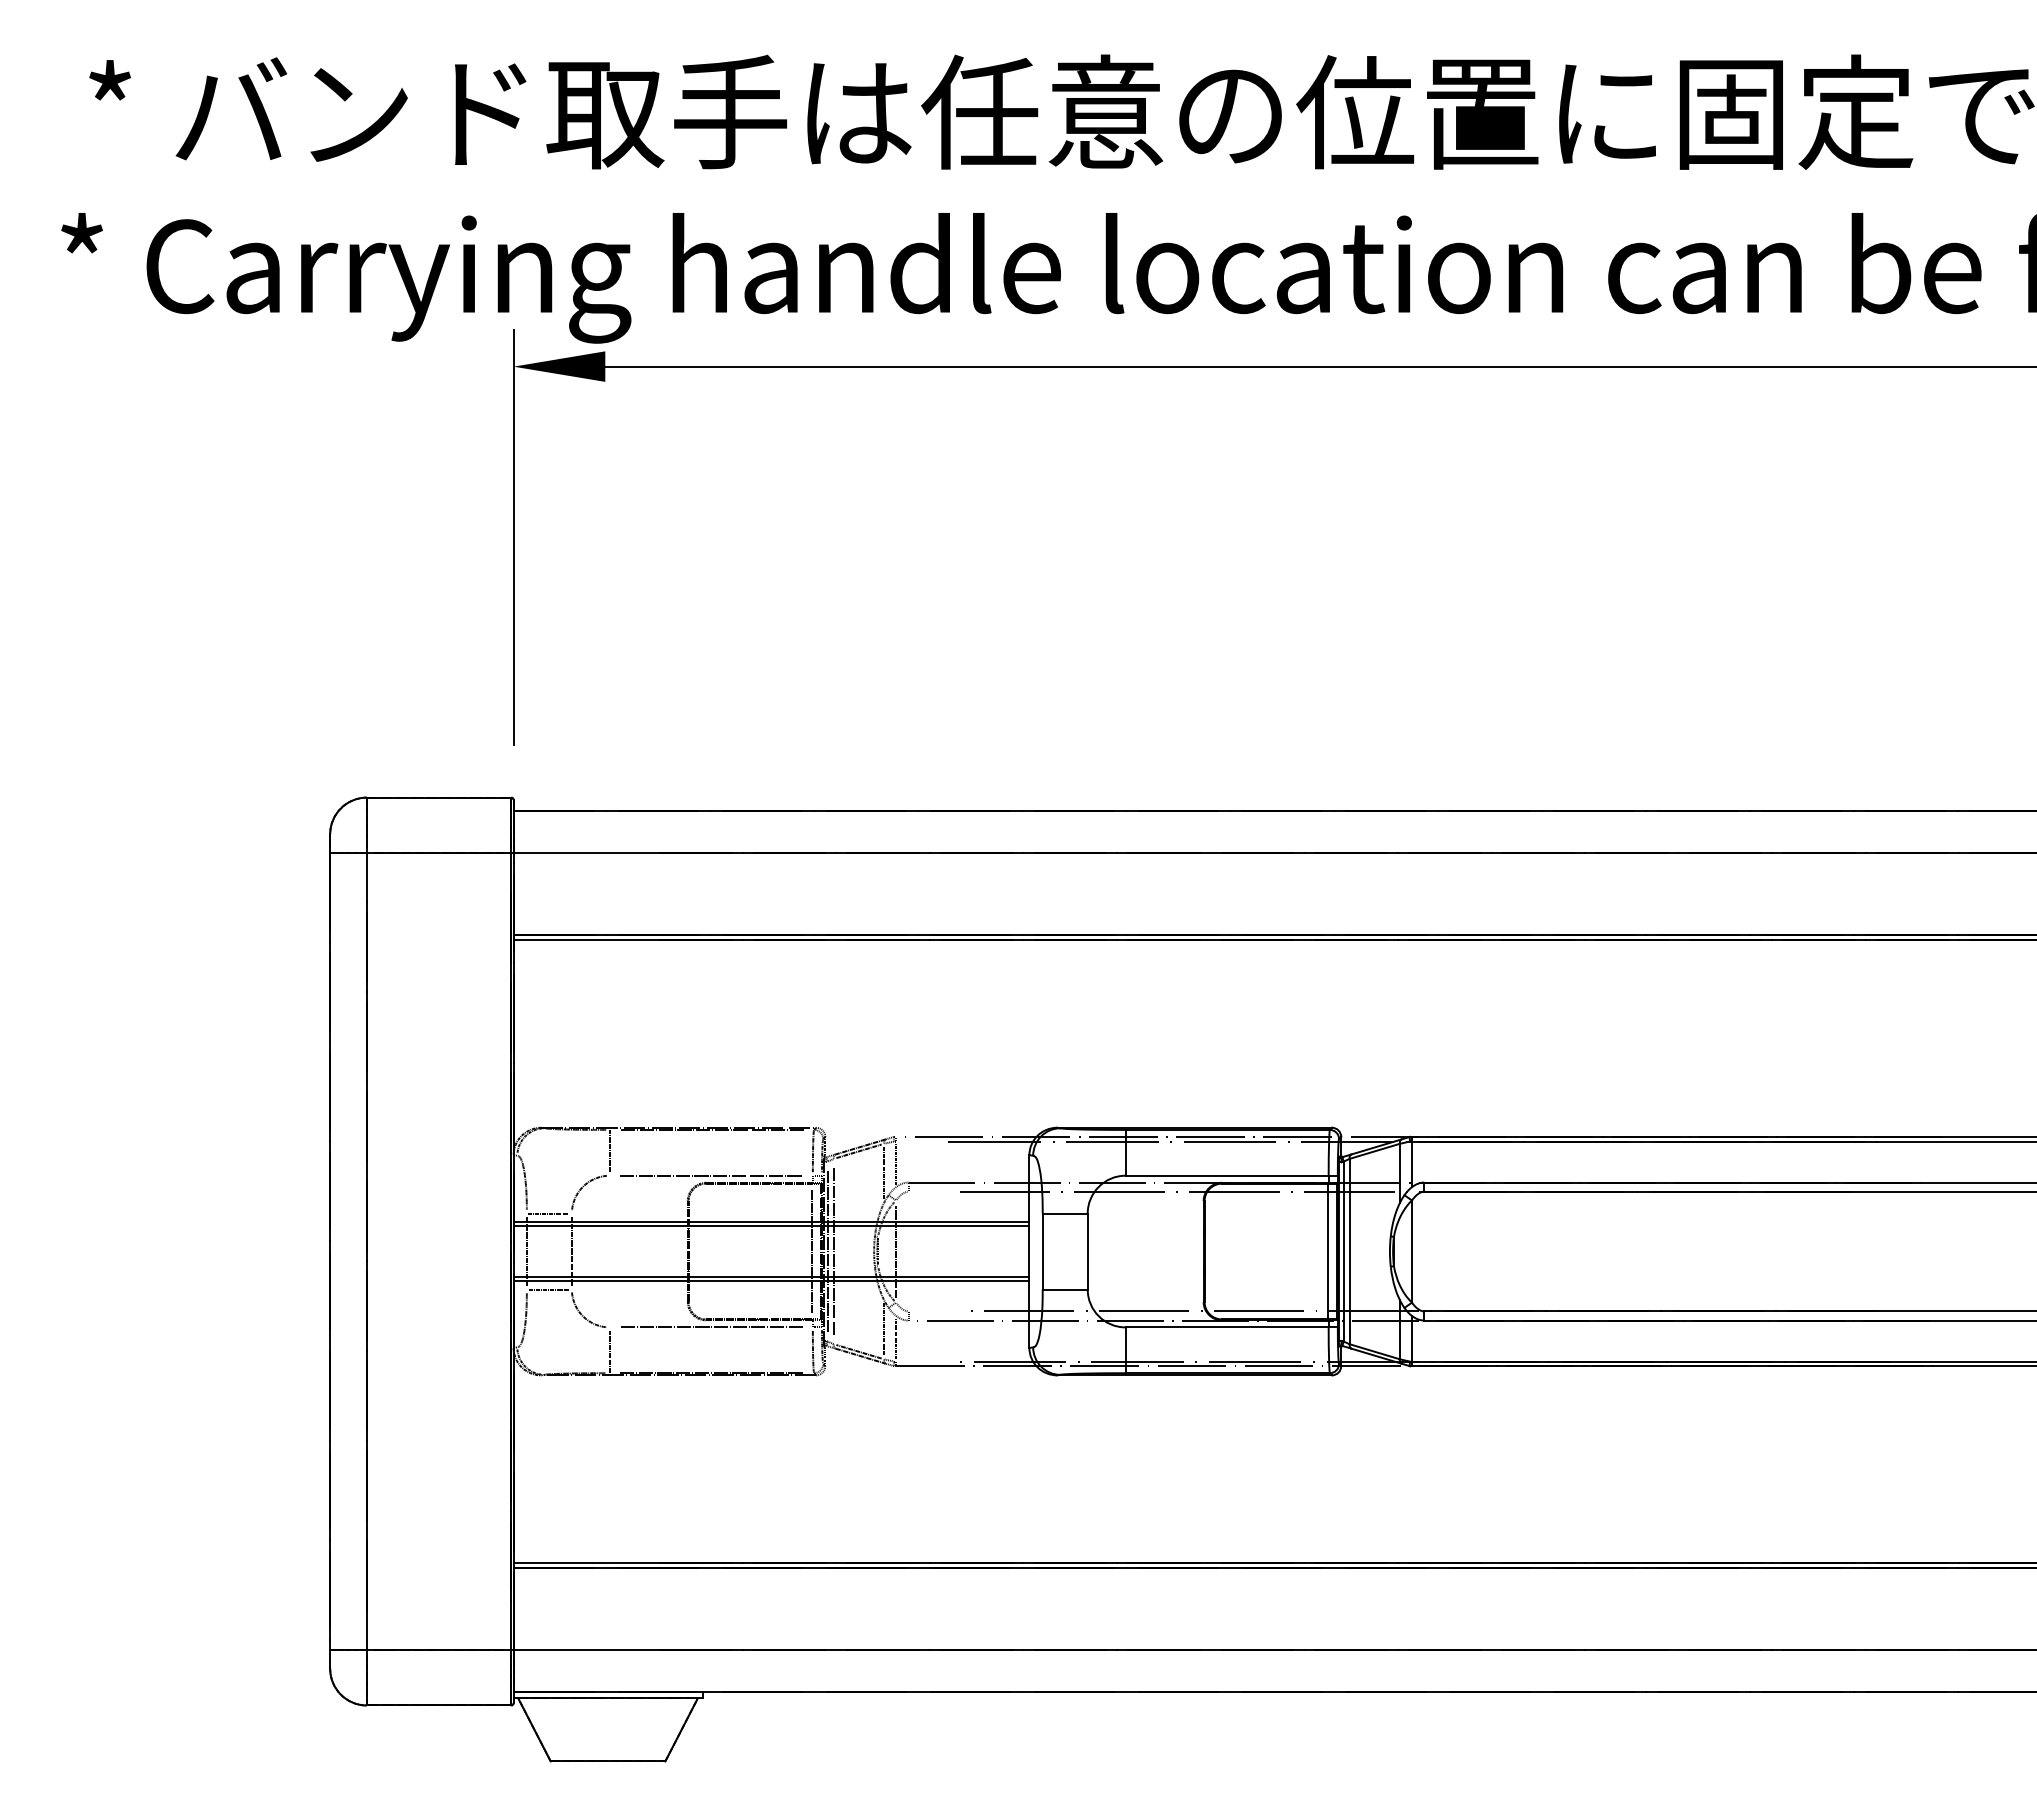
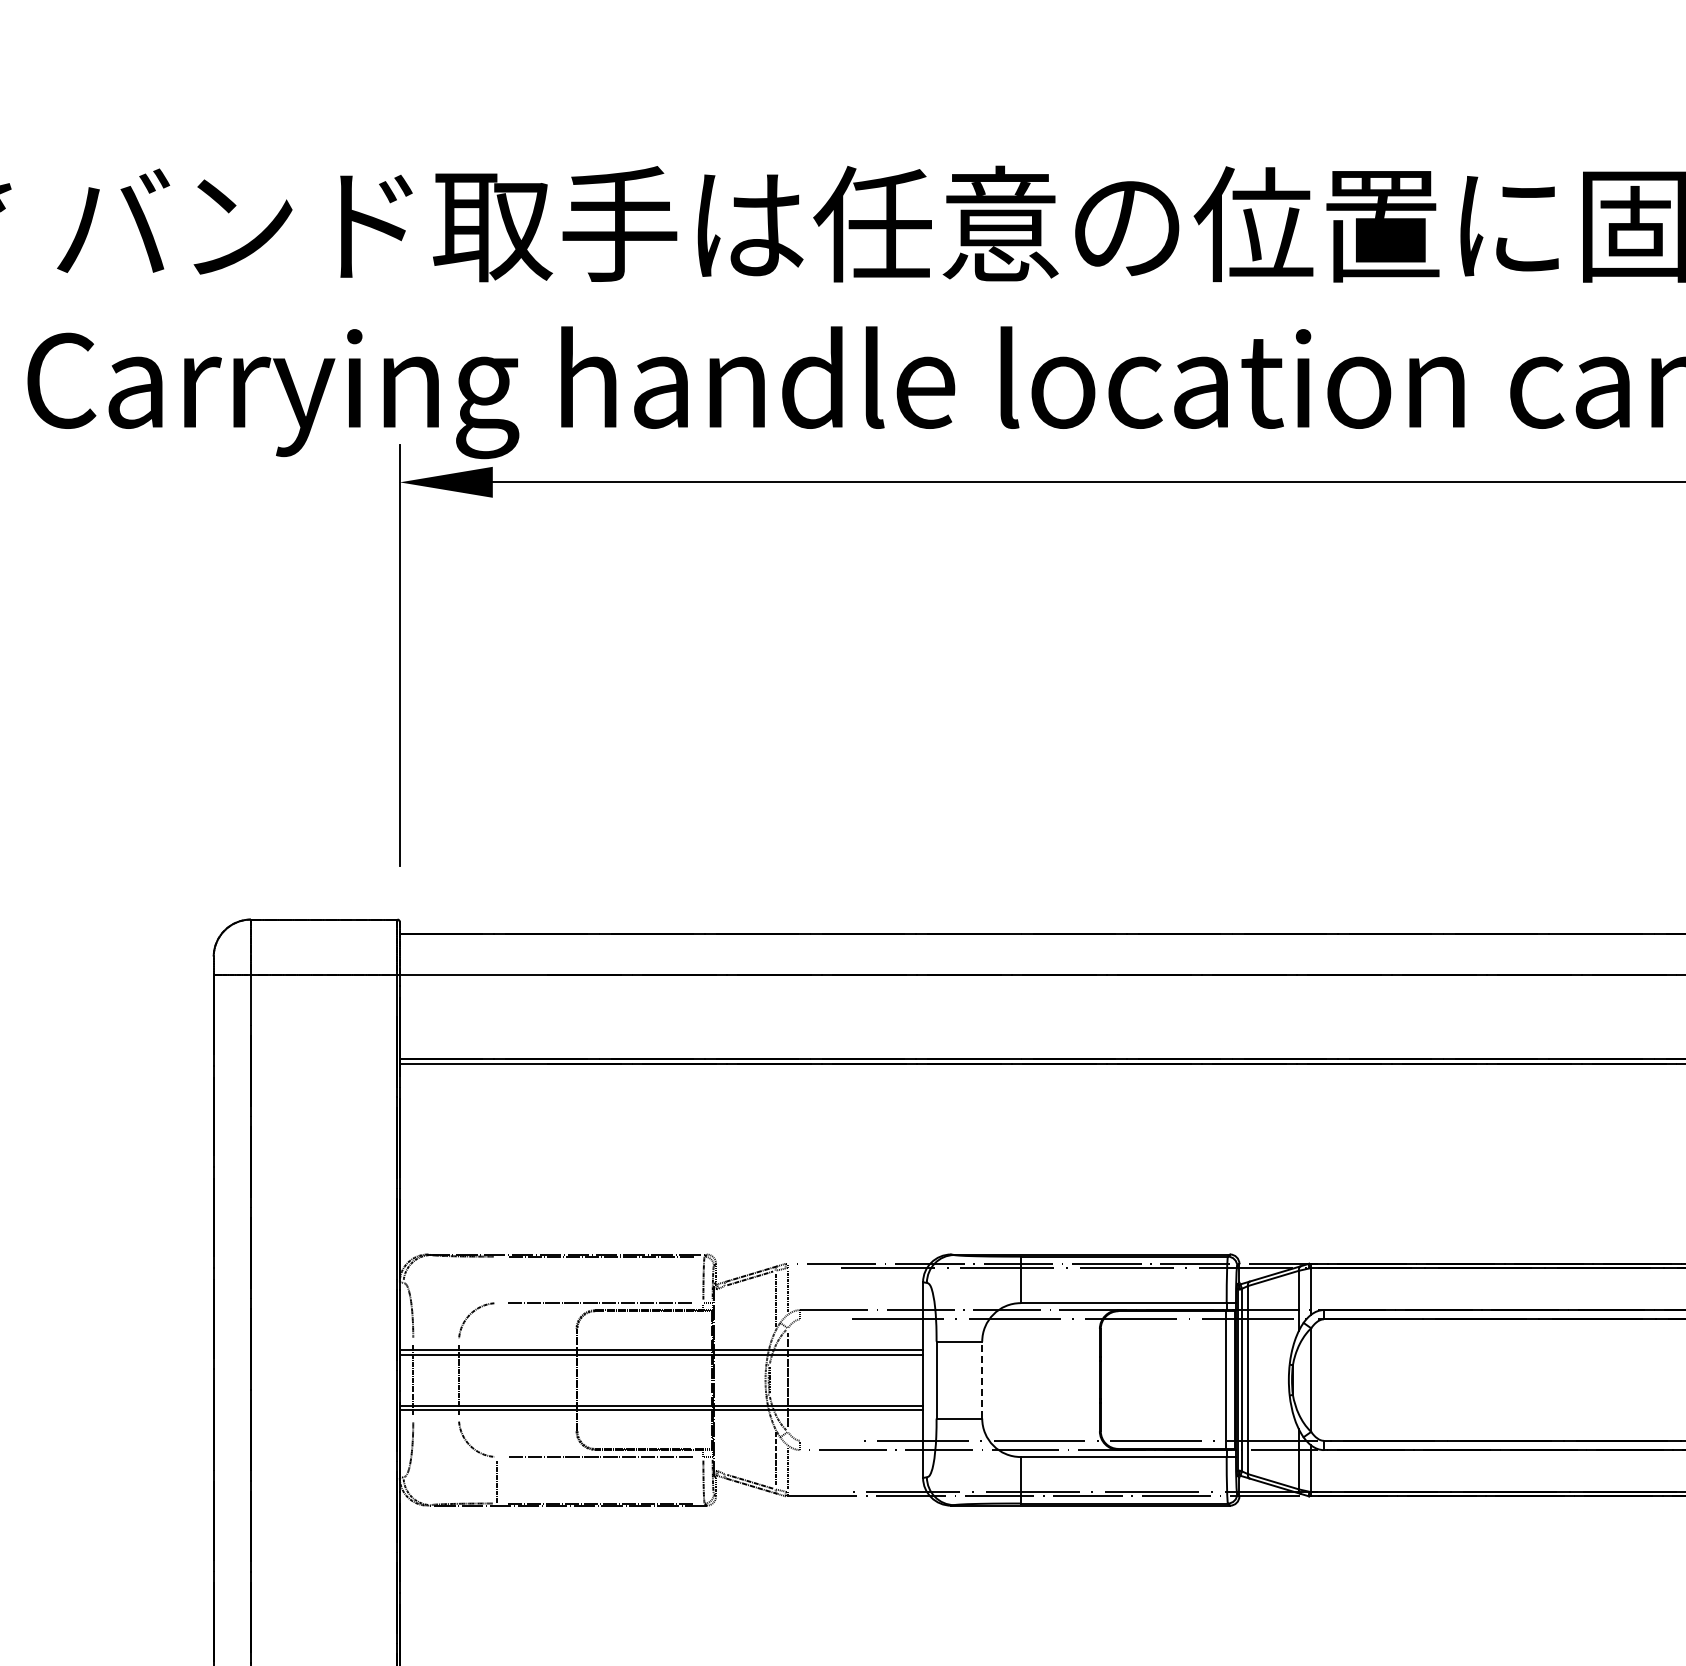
line: (609, 1151) -> (497, 1278), removed
line: (547, 1213) -> (434, 1341), removed
line: (812, 1251) -> (703, 1380), removed
line: (827, 1251) -> (718, 1380), removed
line: (833, 1251) -> (724, 1380), removed
line: (1087, 1251) -> (982, 1380), solid -> dashed
line: (547, 1289) -> (434, 1418), removed

